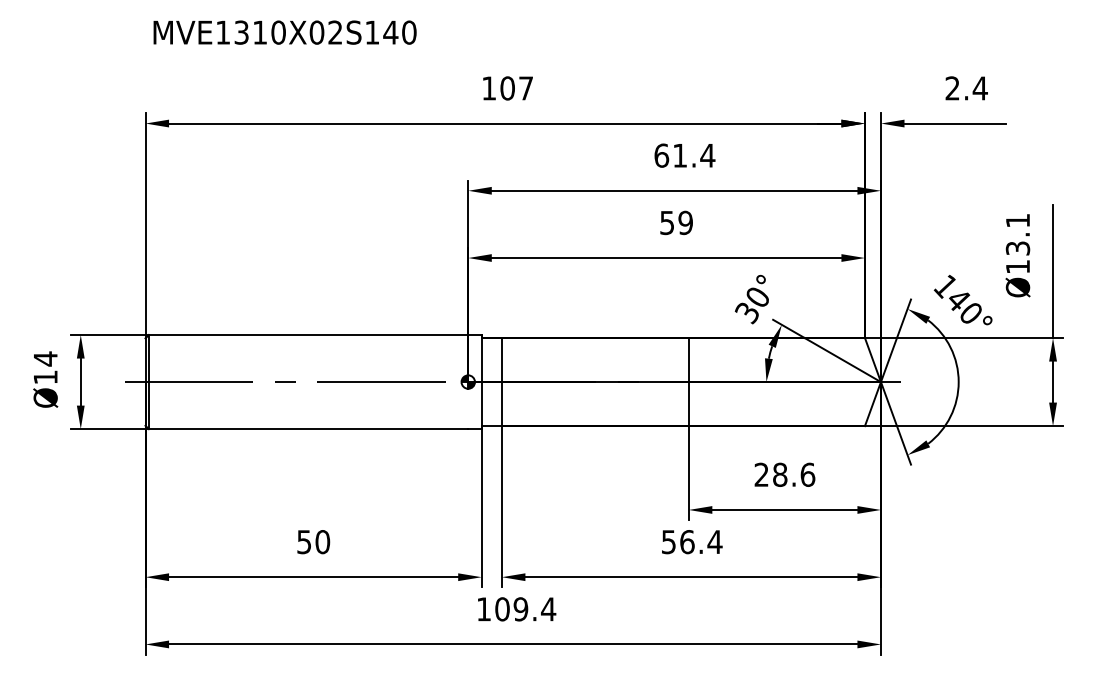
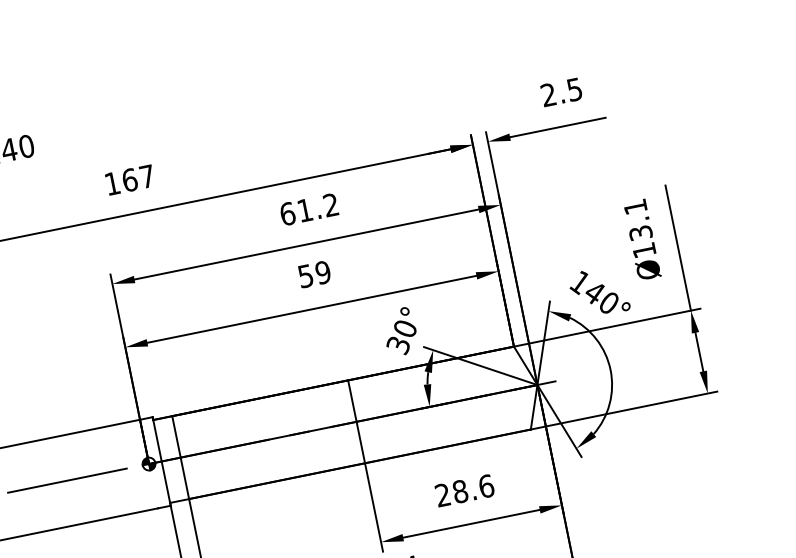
text: (507, 88) -> (129, 180), 107 -> 167
text: (979, 88) -> (573, 89), 2.4 -> 2.5
text: (707, 155) -> (330, 205), 61.4 -> 61.2

